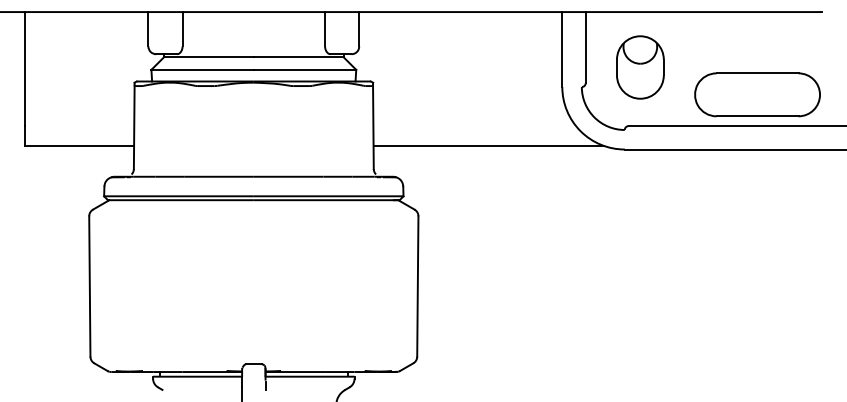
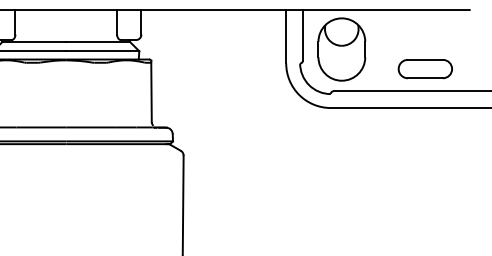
part: (640, 67) -> (341, 49), size x1.4
part: (757, 94) -> (425, 68), size x0.6
line: (488, 146) -> (233, 105), removed

